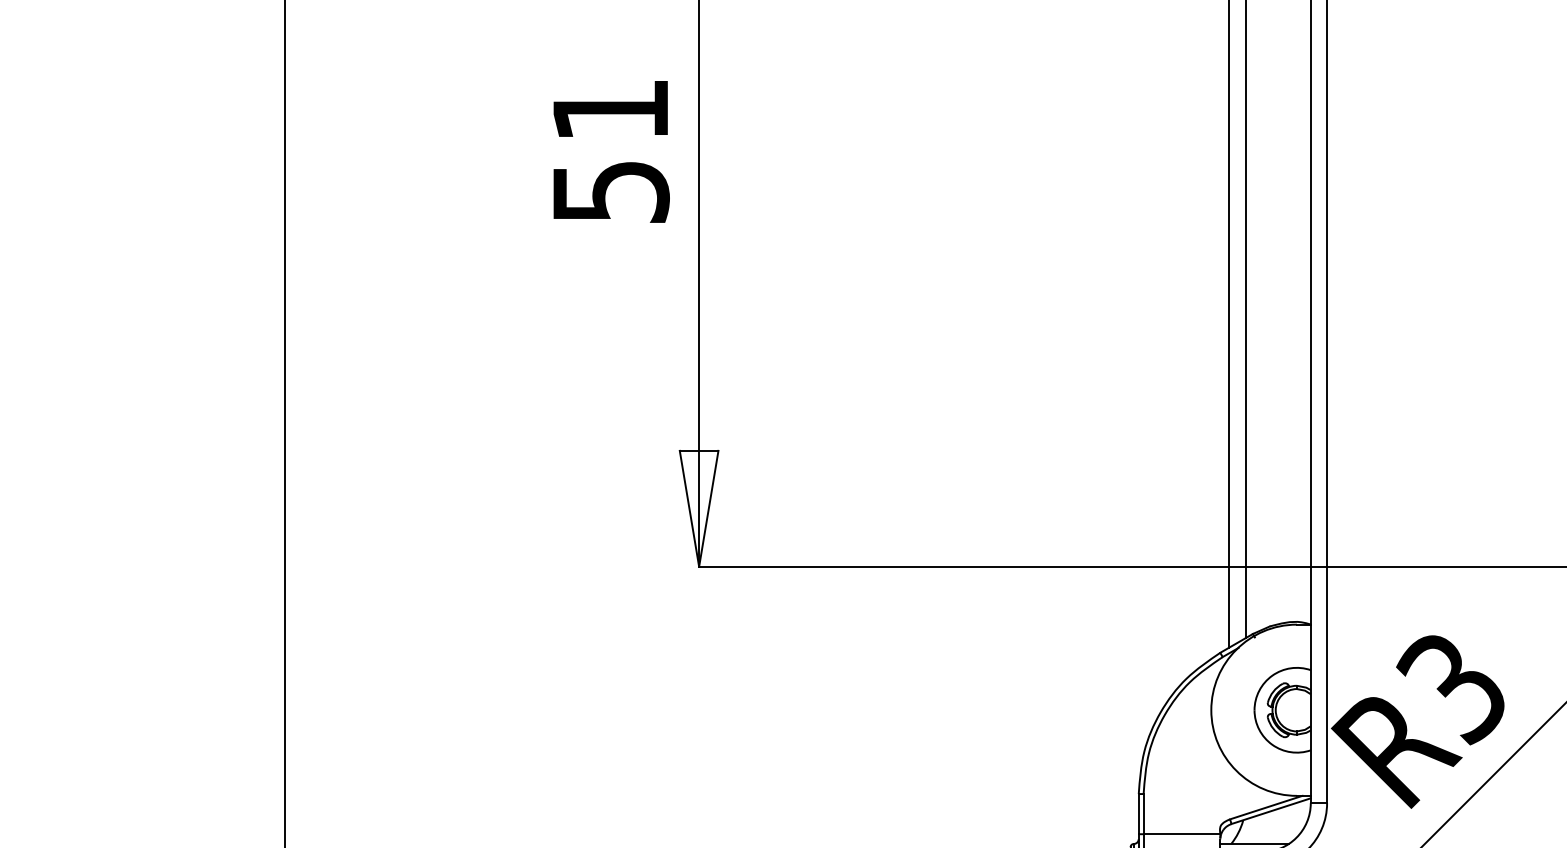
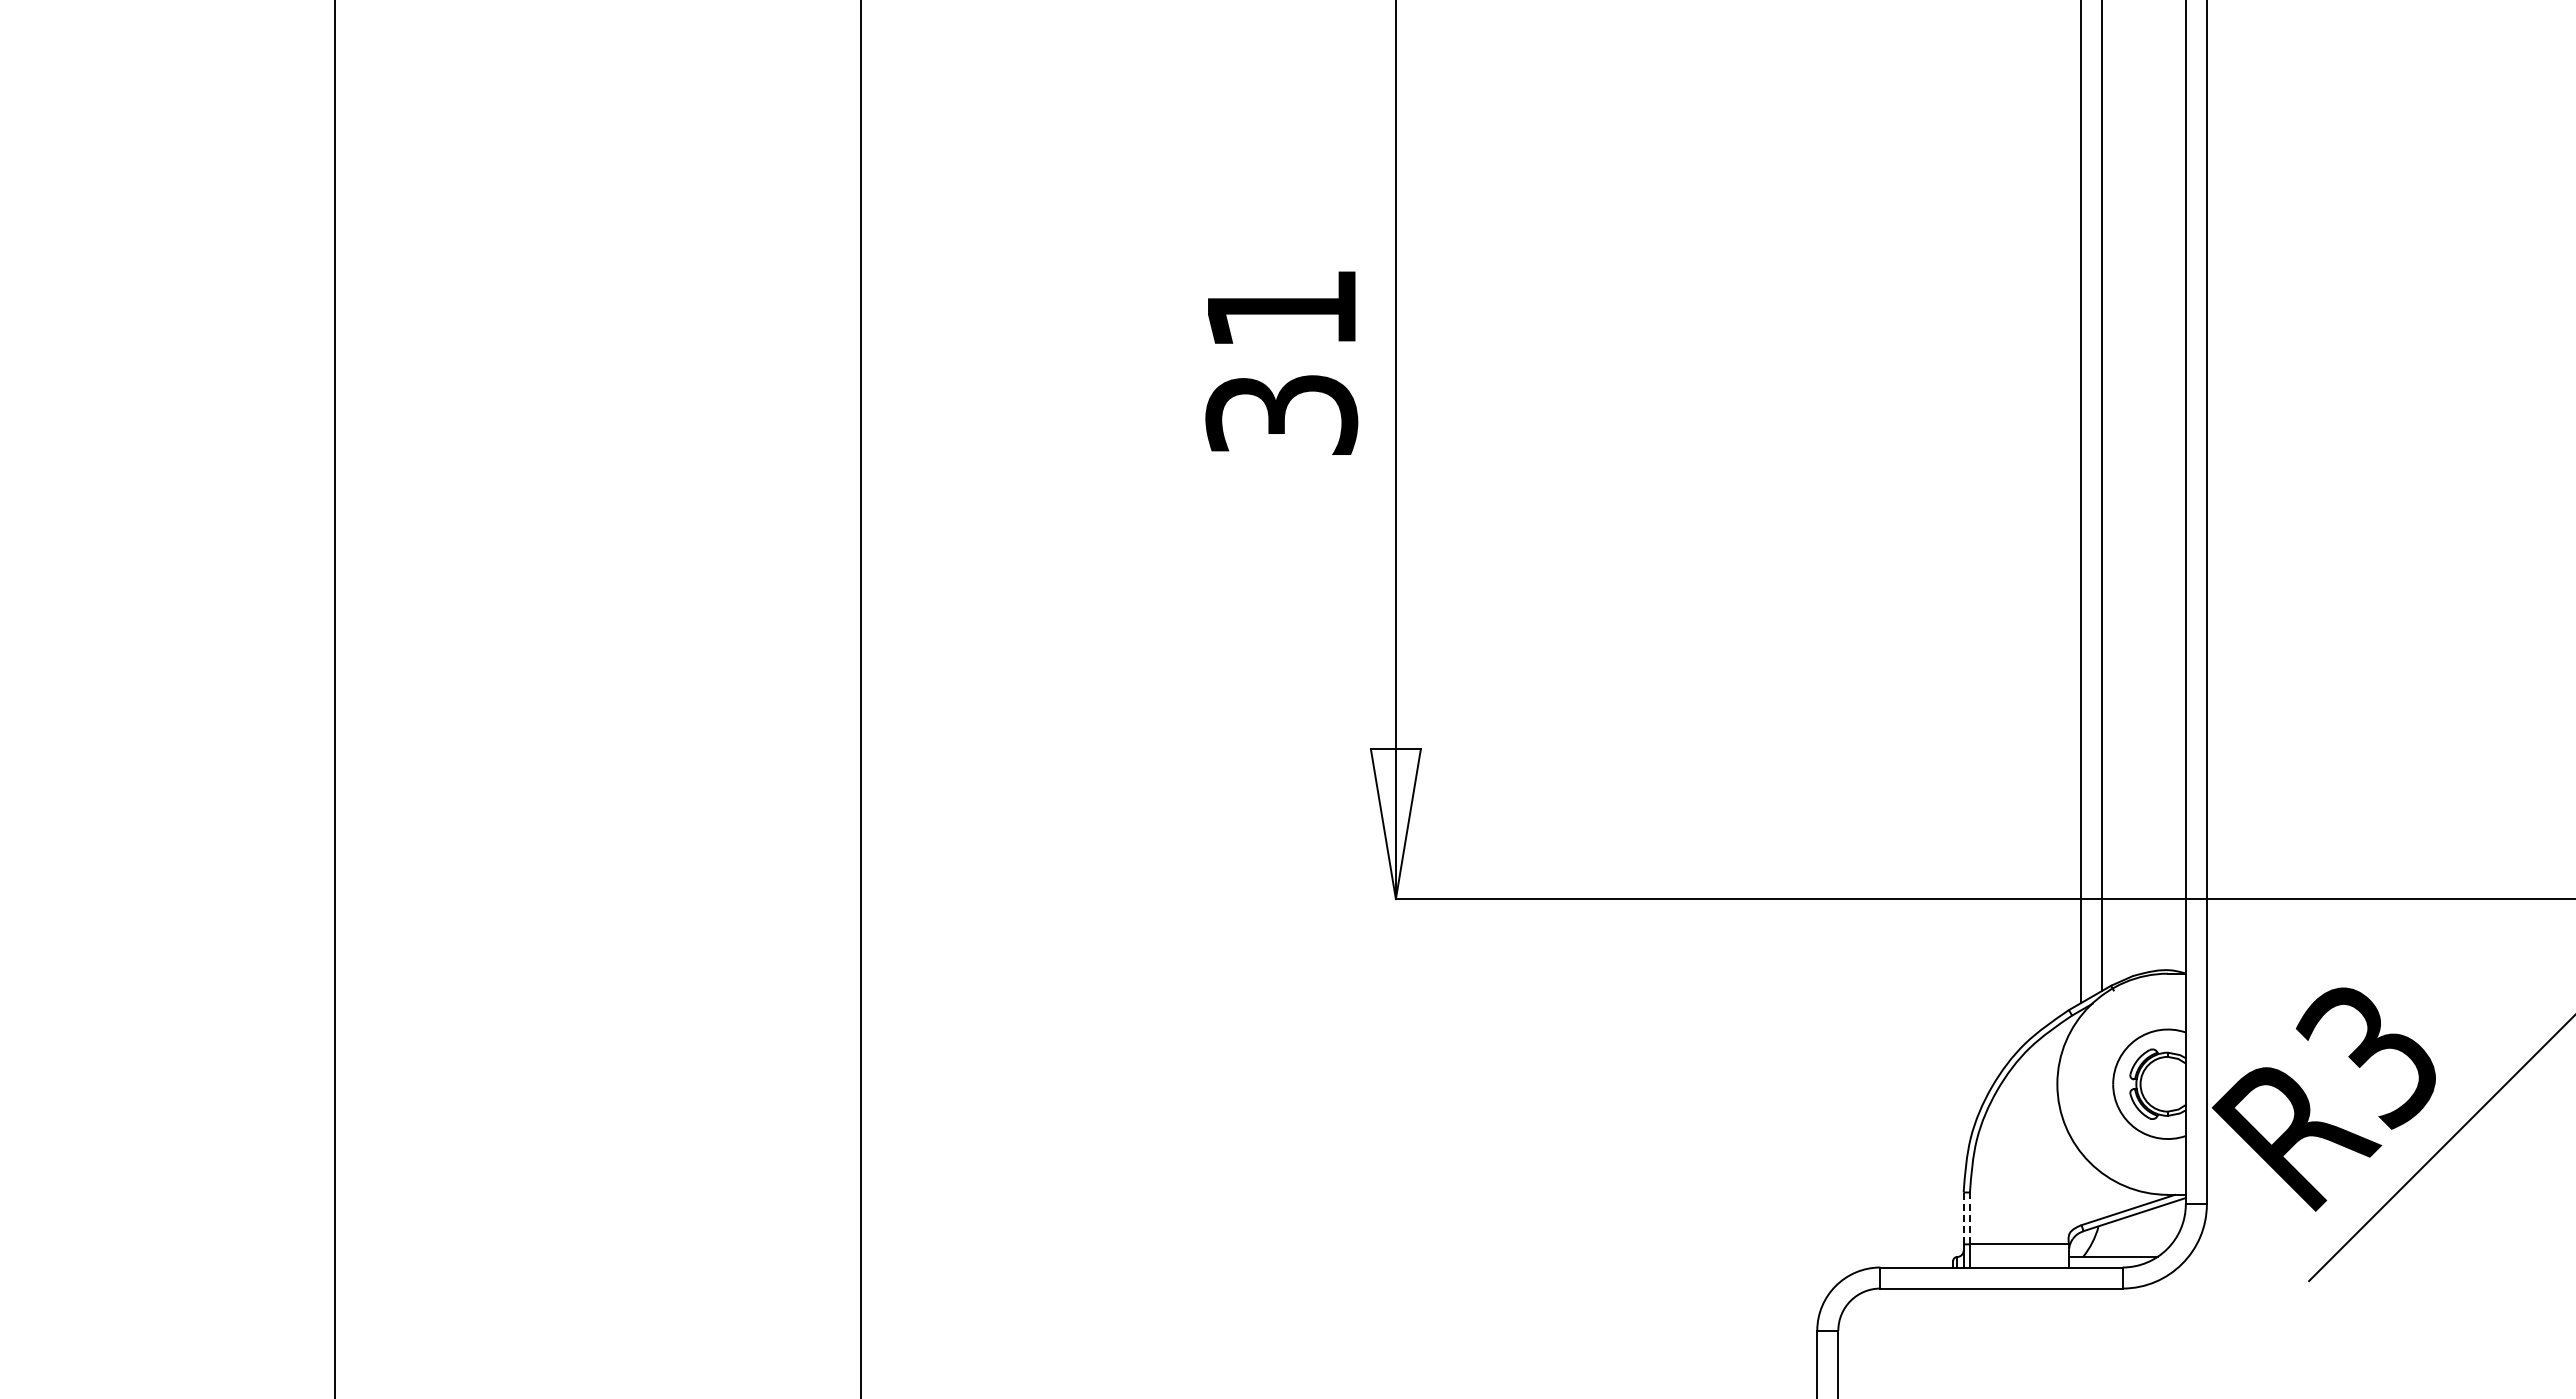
text: (610, 191) -> (1281, 414), 51 -> 31
line: (1138, 814) -> (1963, 1218), solid -> dashed
line: (1143, 814) -> (1969, 1218), solid -> dashed

